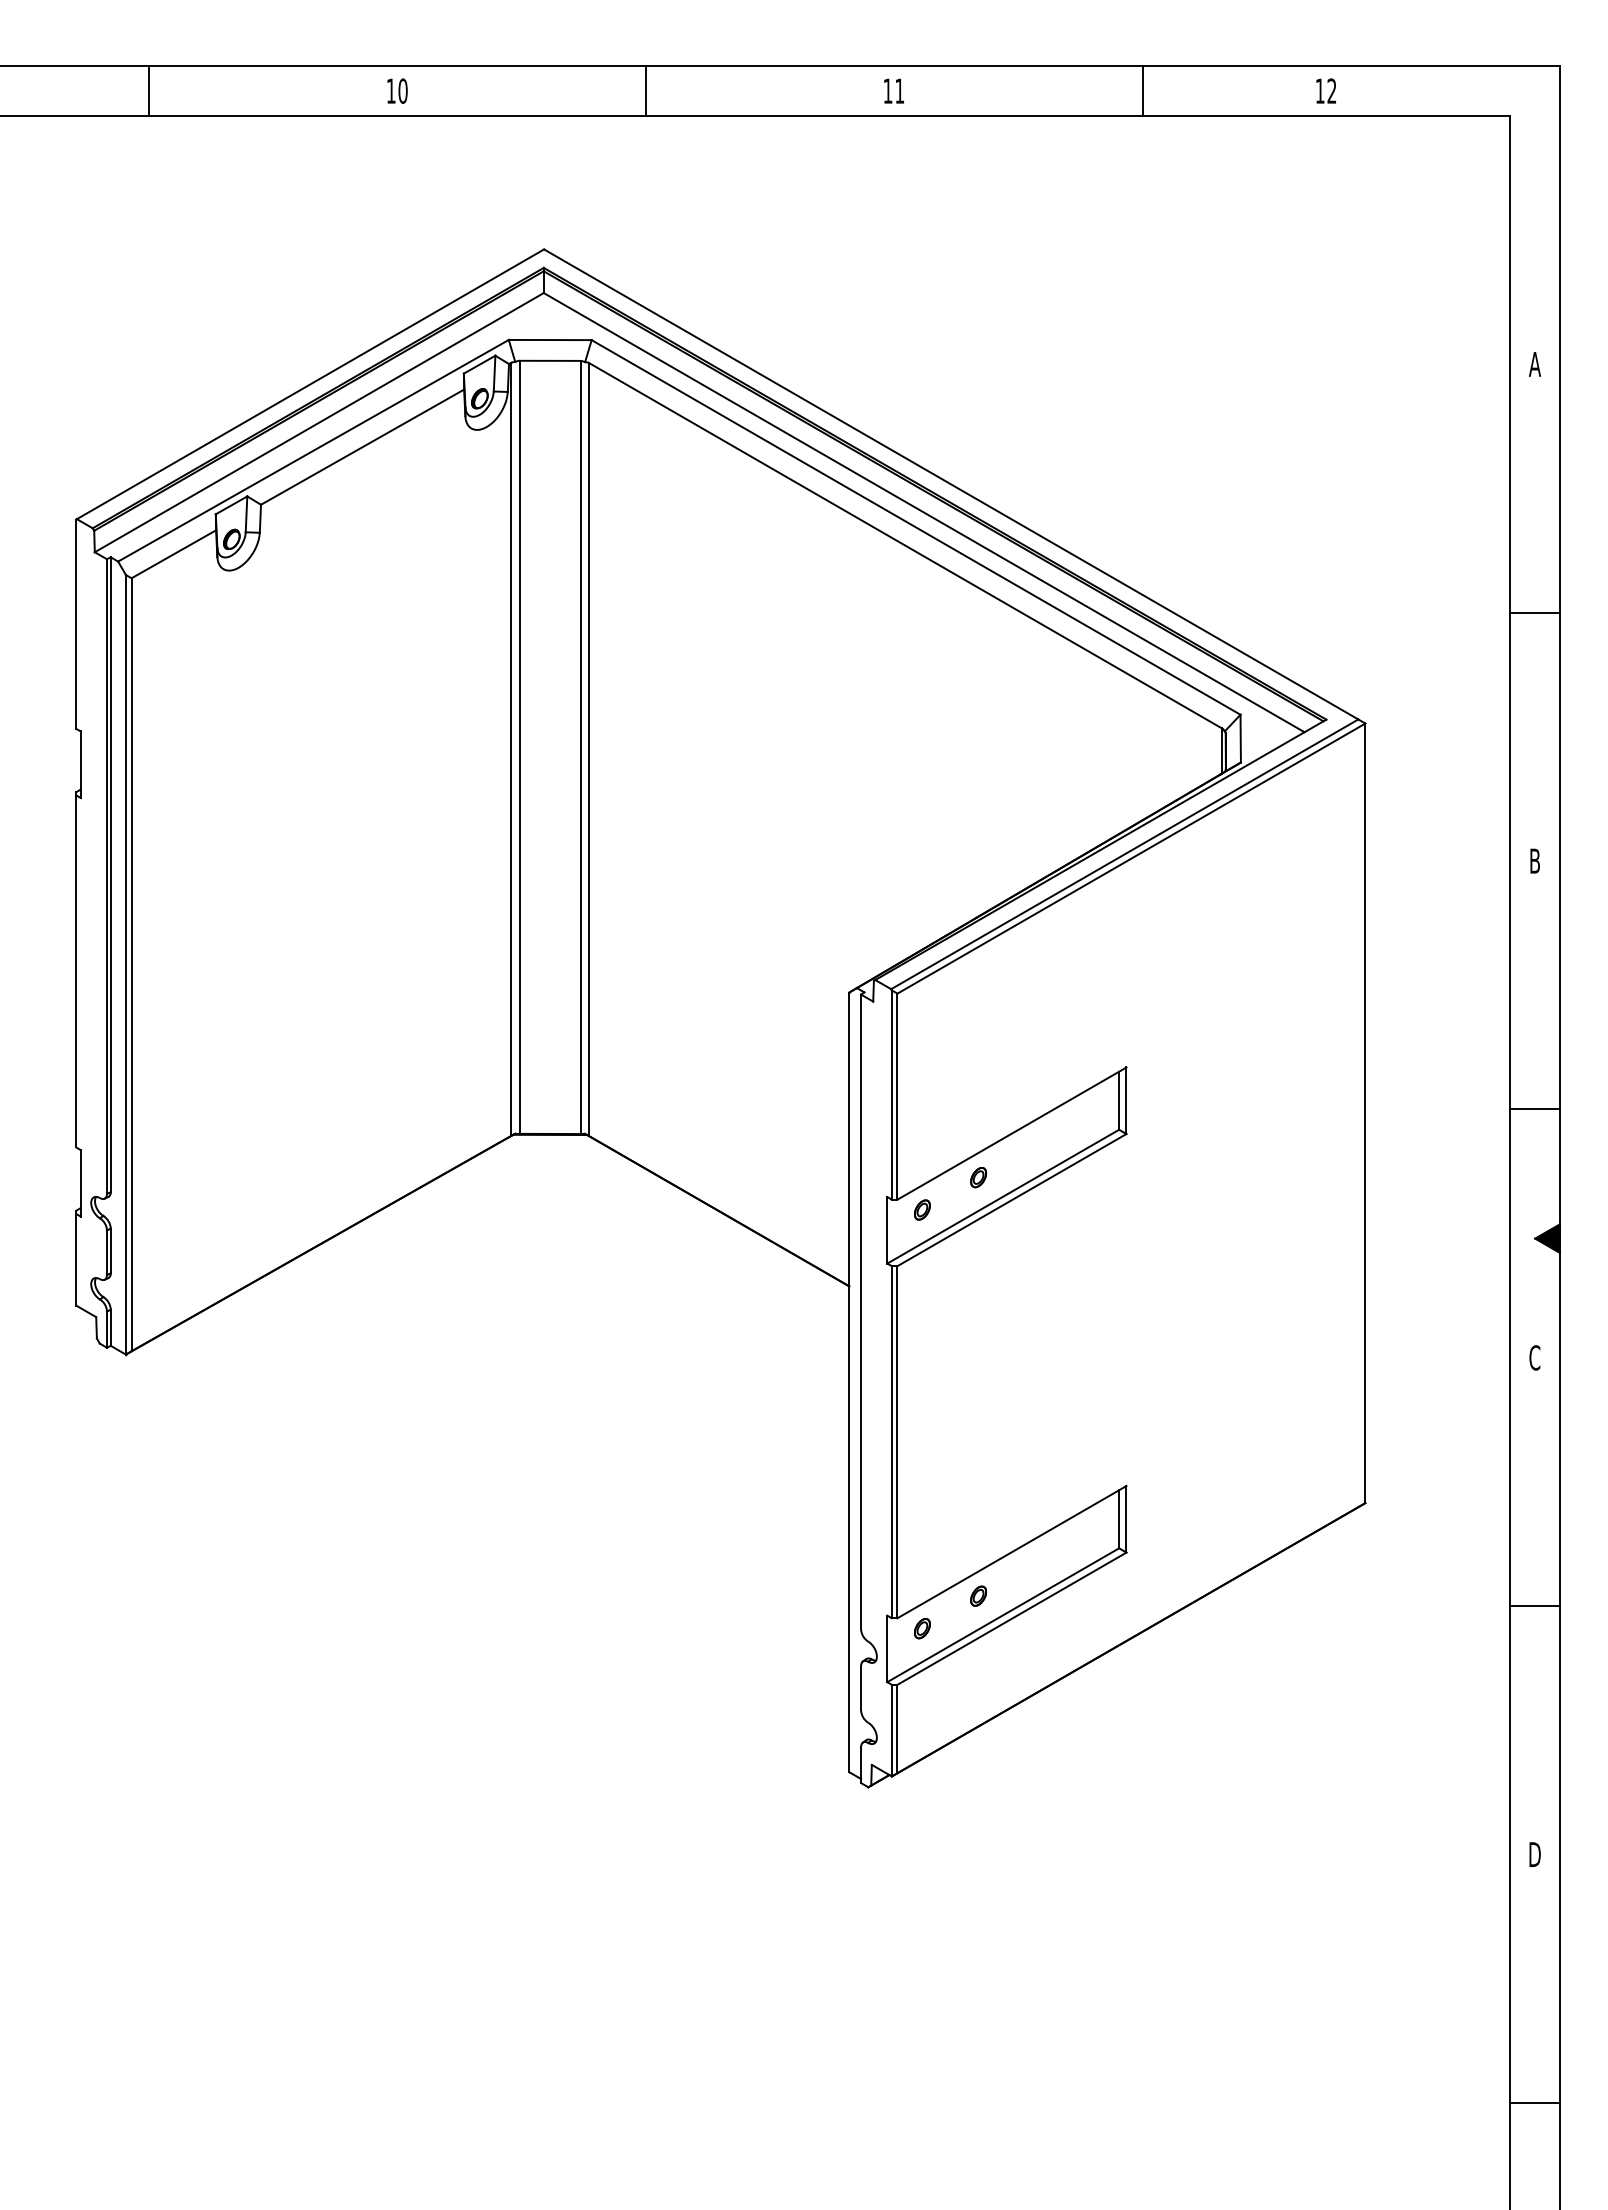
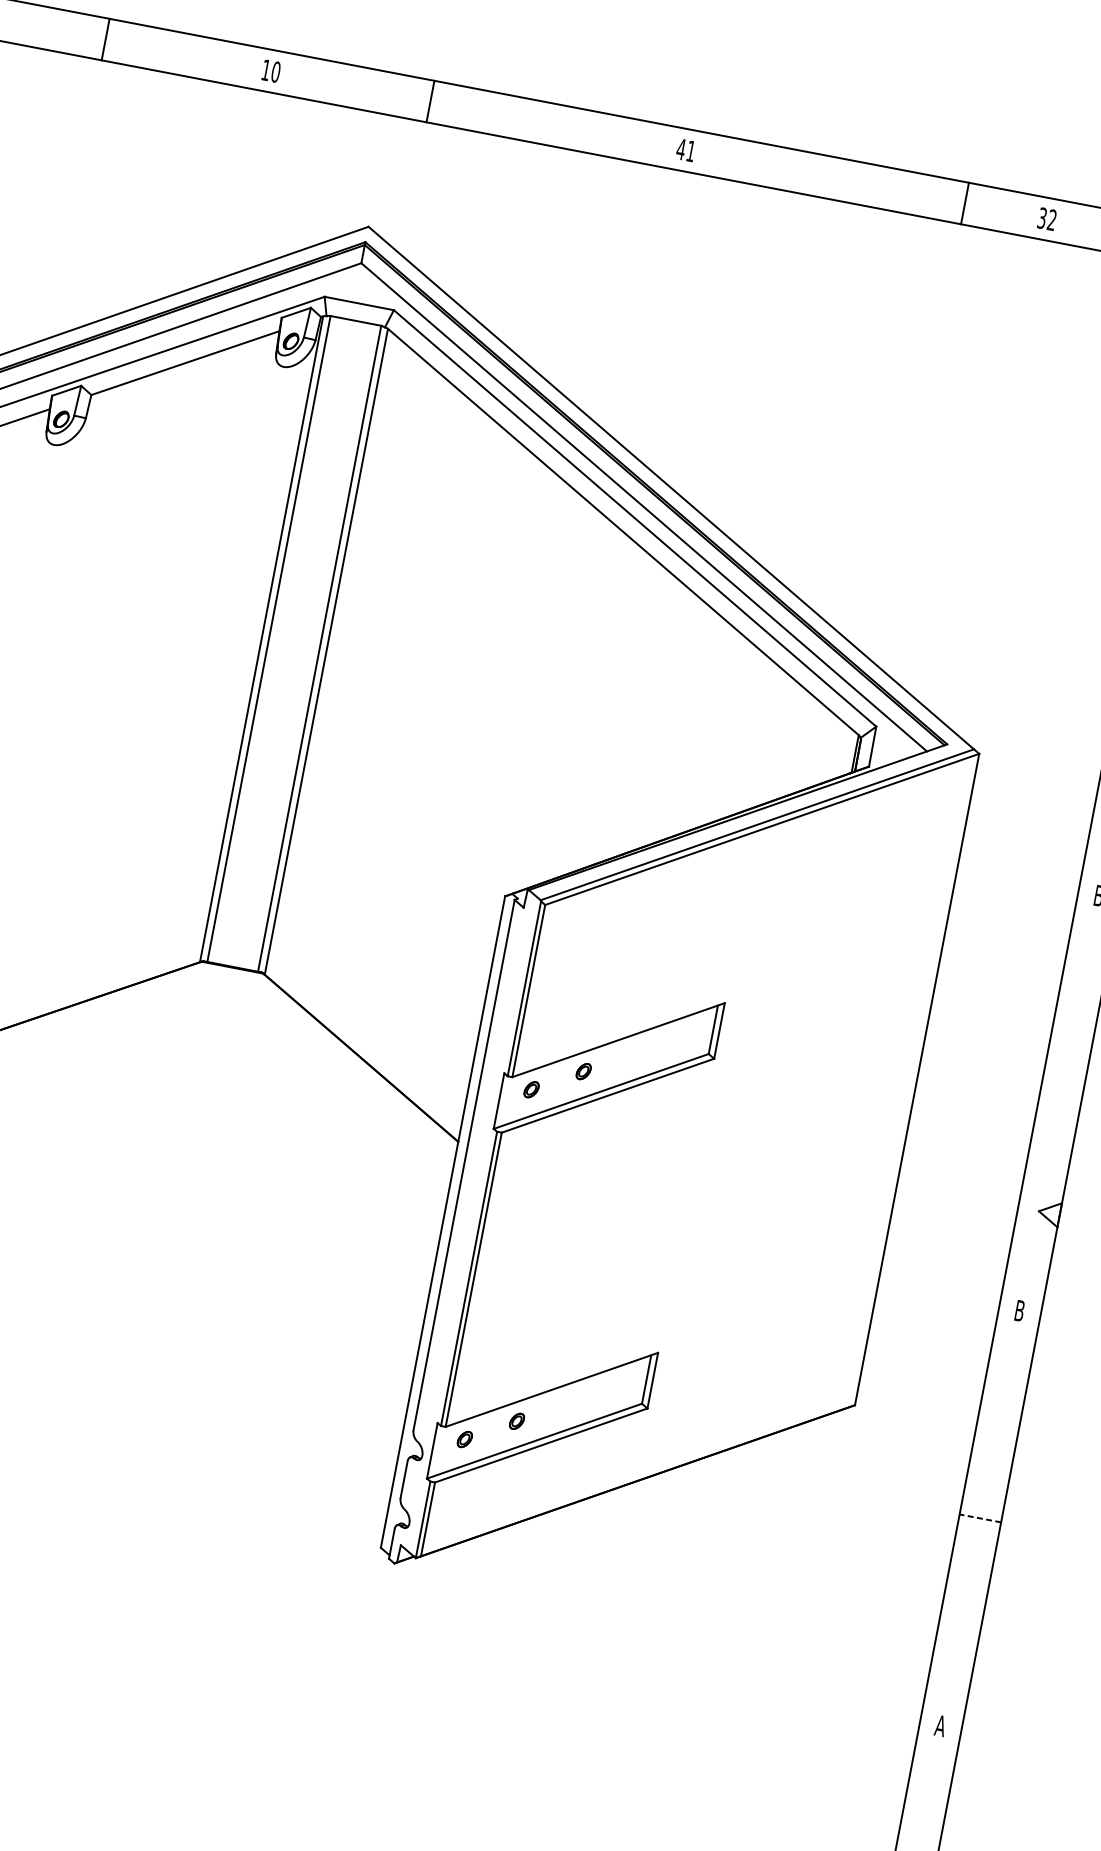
line: (149, 90) -> (106, 39), moved
line: (645, 90) -> (430, 100), moved
text: (887, 90) -> (680, 148), 11 -> 41
line: (1142, 90) -> (964, 202), moved
text: (1319, 90) -> (1041, 217), 12 -> 32
line: (1534, 1109) -> (1059, 1103), removed
fill: (1547, 1238) -> (1049, 1213), removed
text: (1534, 1357) -> (1019, 1310), C -> B
line: (1535, 1606) -> (980, 1518), solid -> dashed
text: (1534, 1854) -> (940, 1725), D -> A

